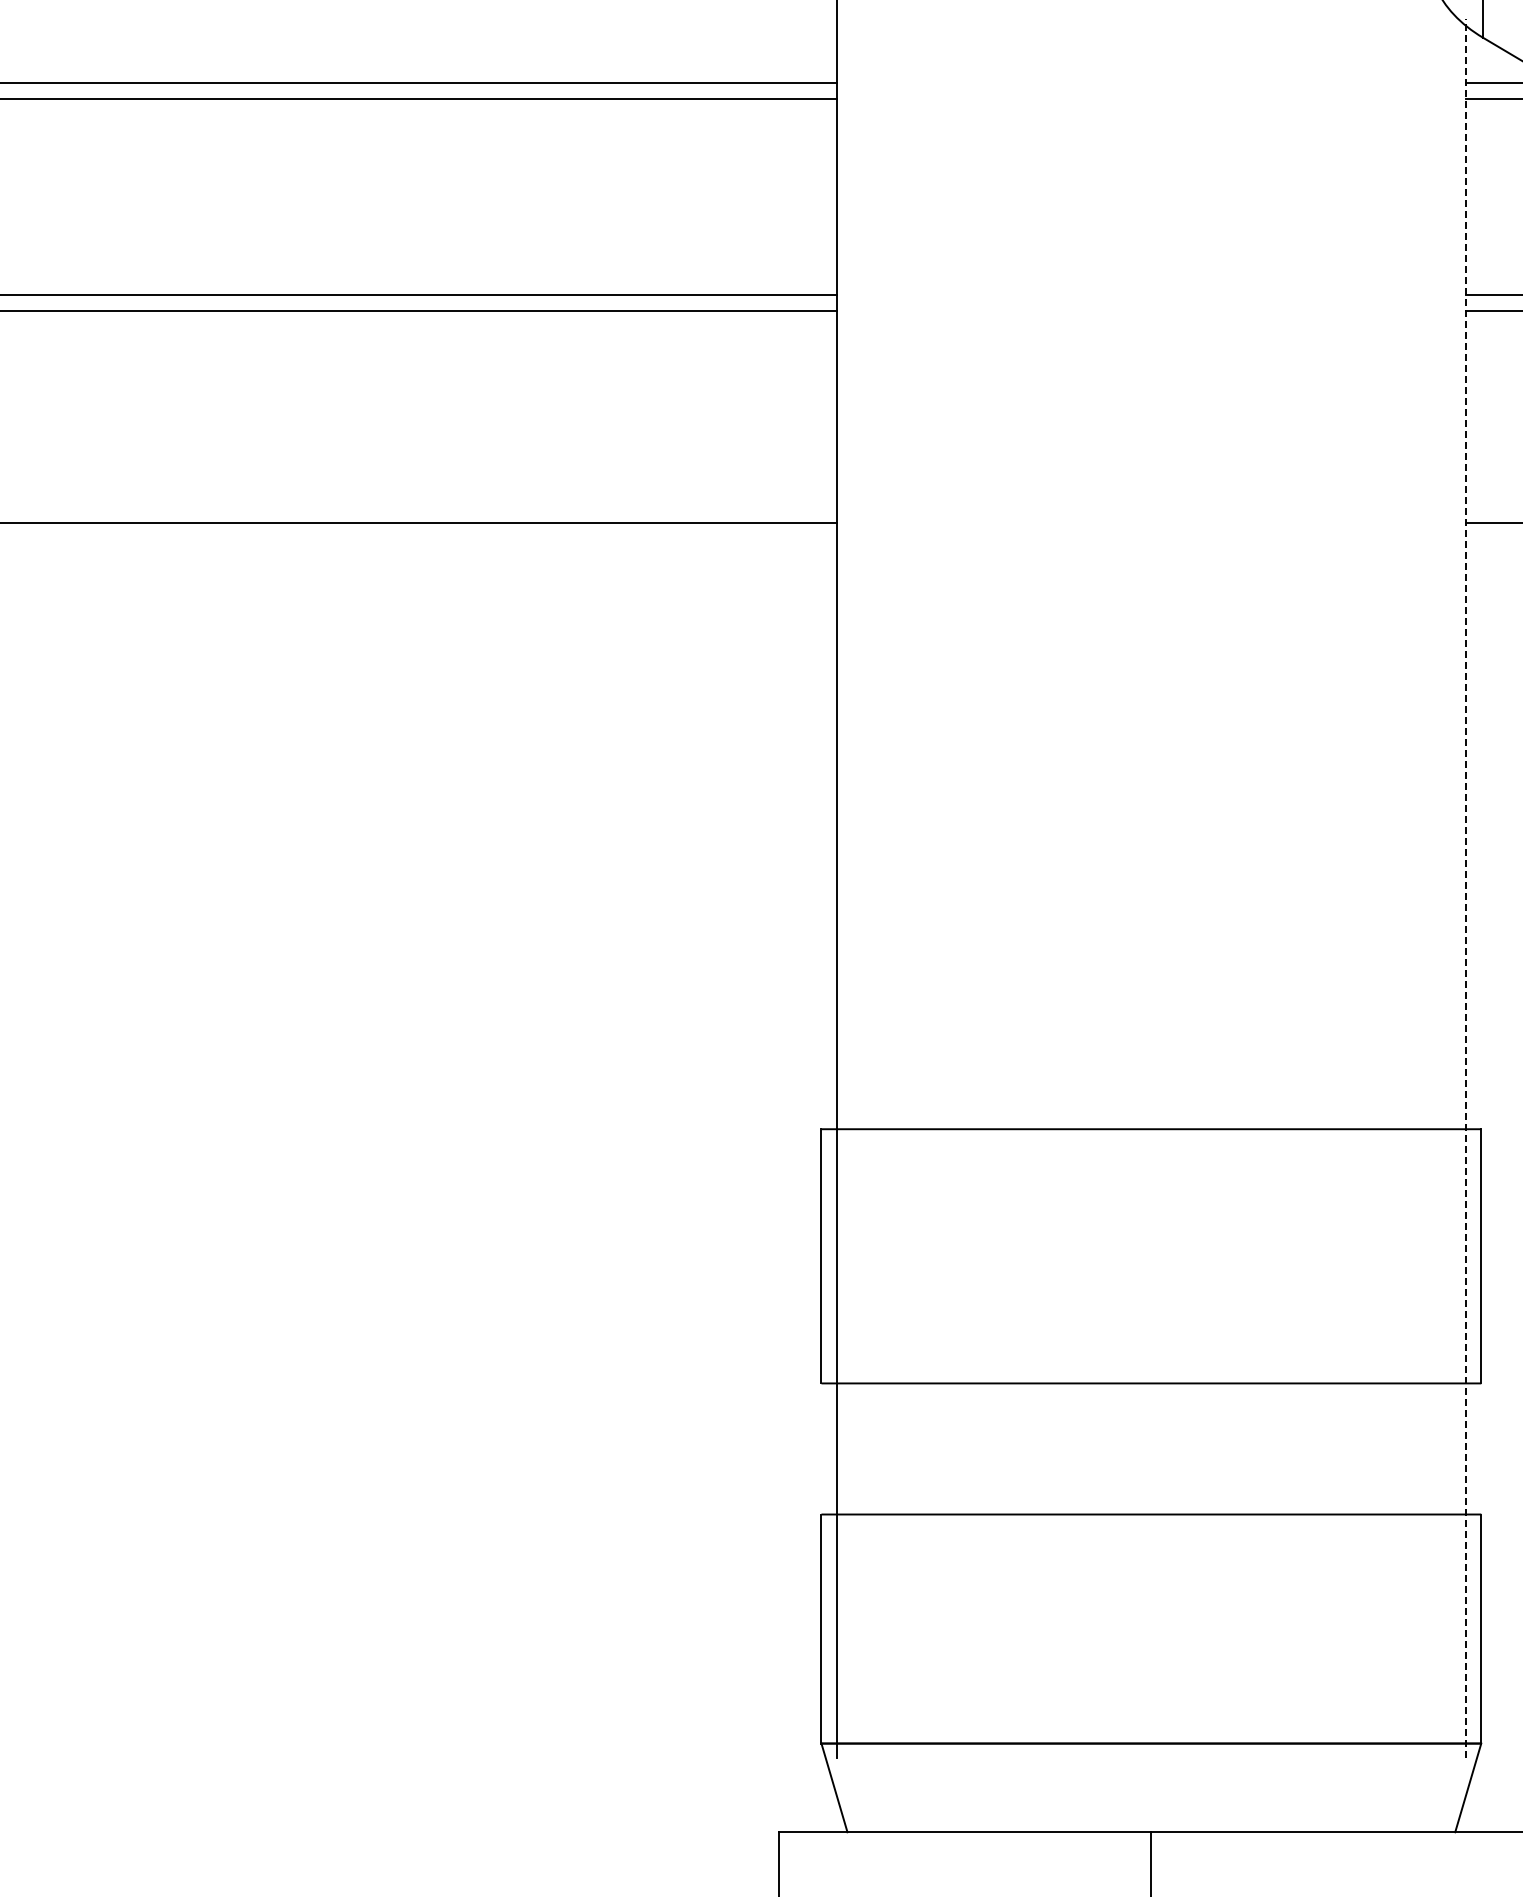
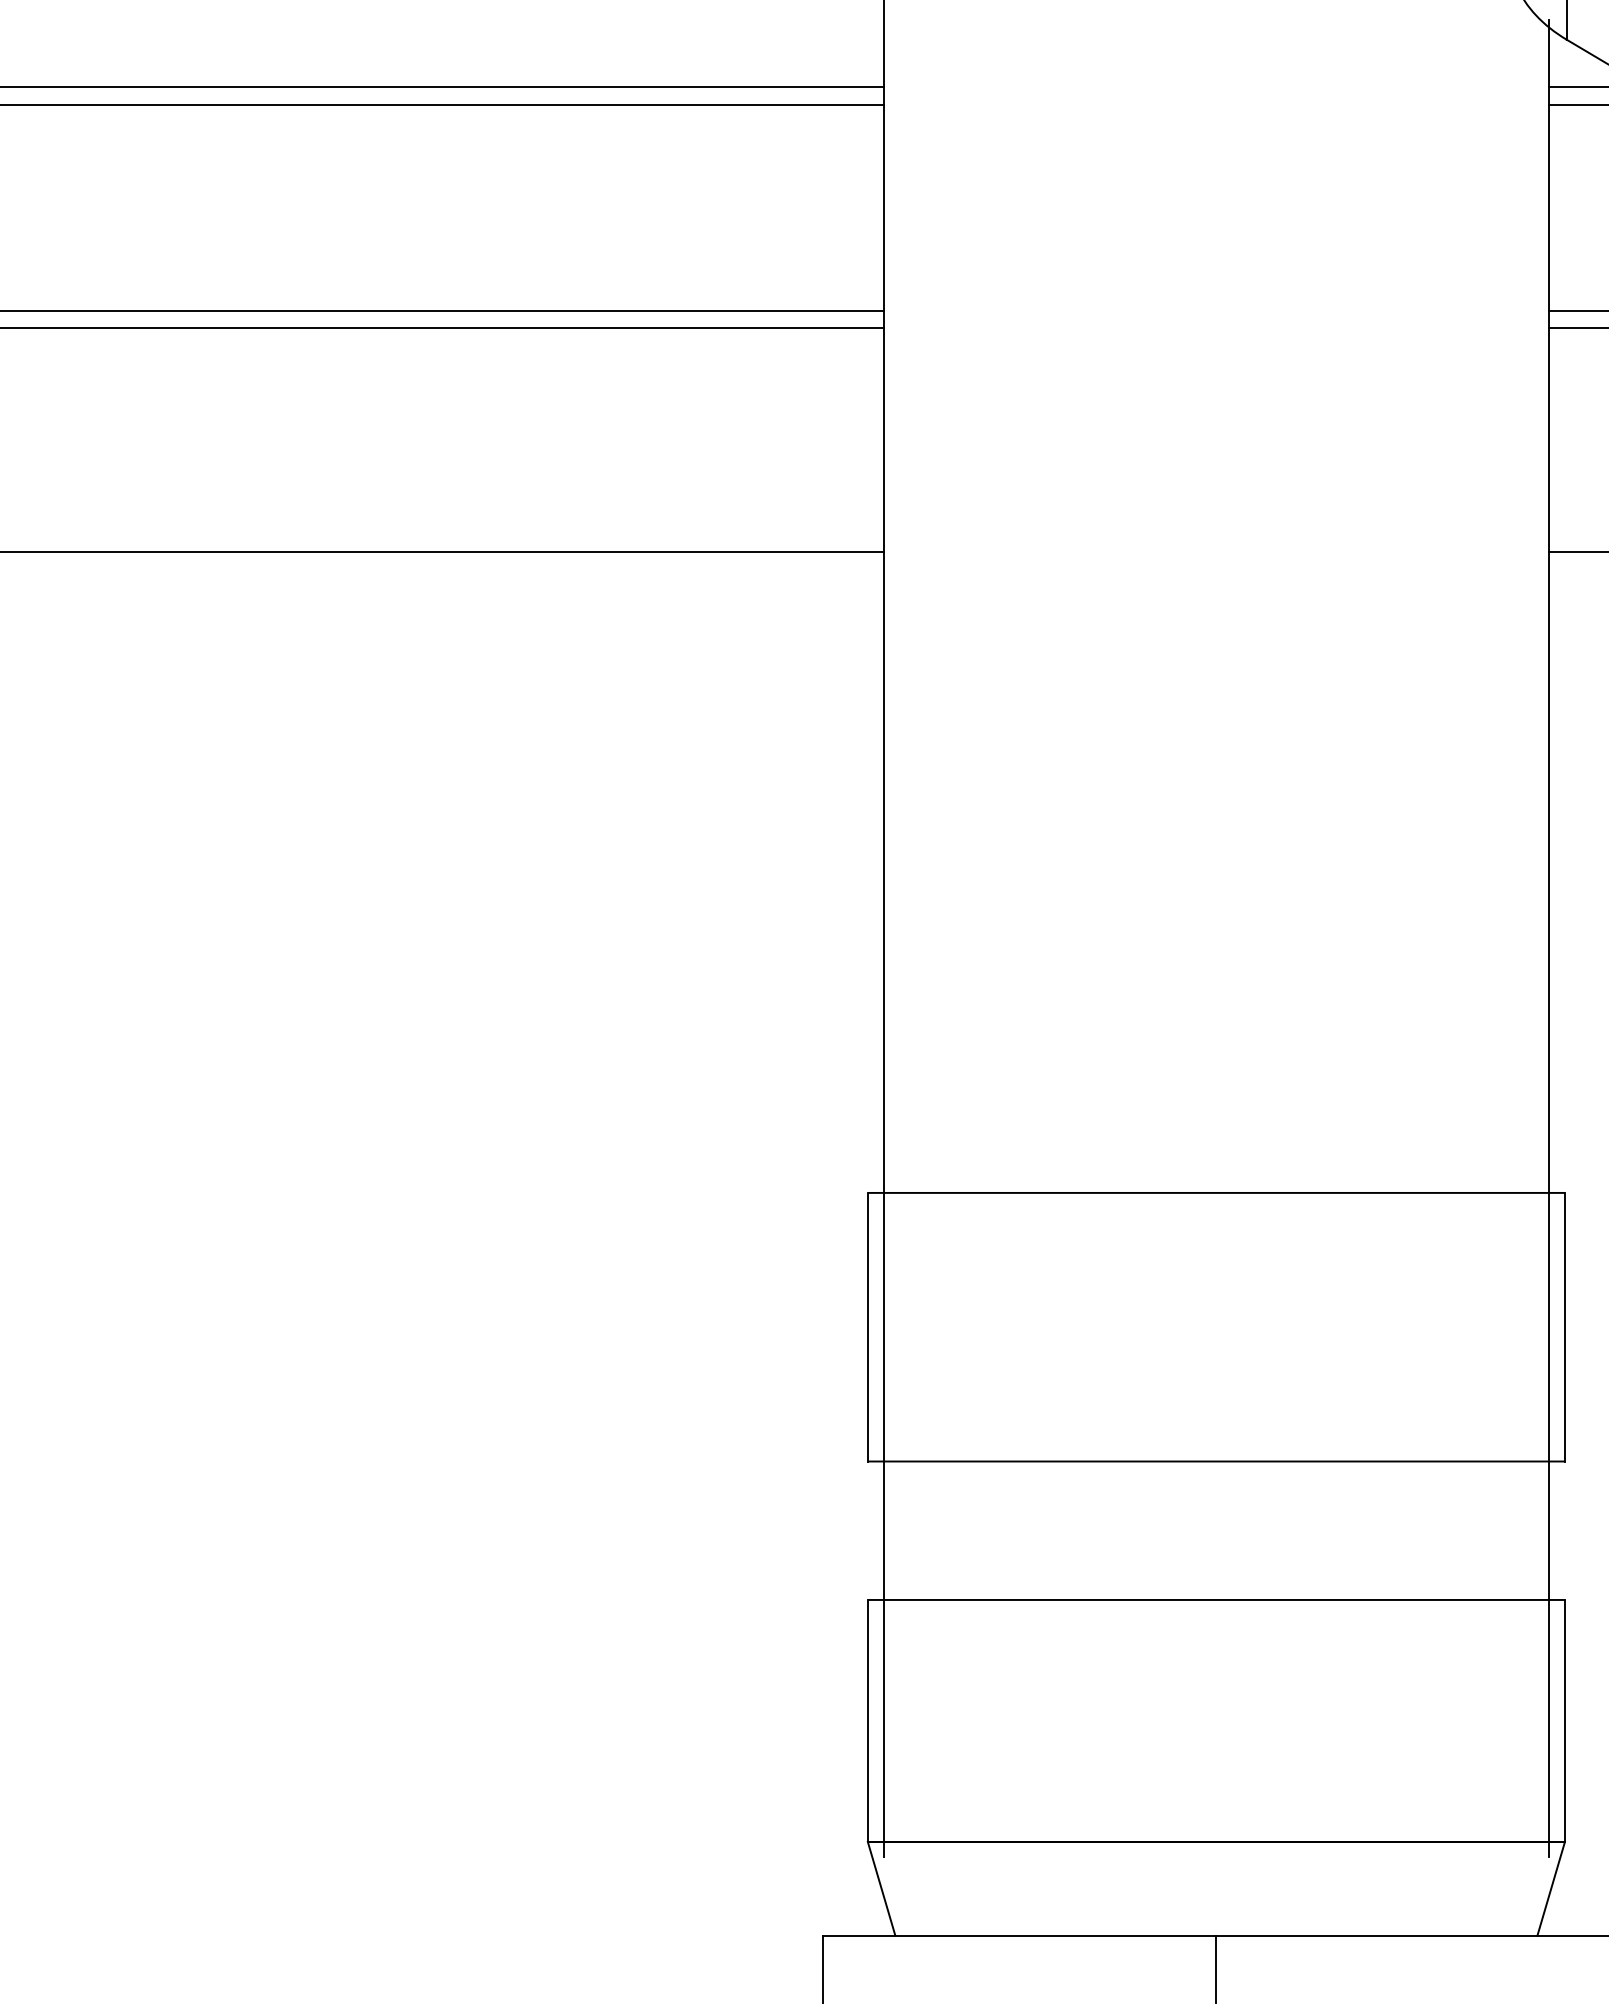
line: (1466, 888) -> (1549, 938), dashed -> solid

